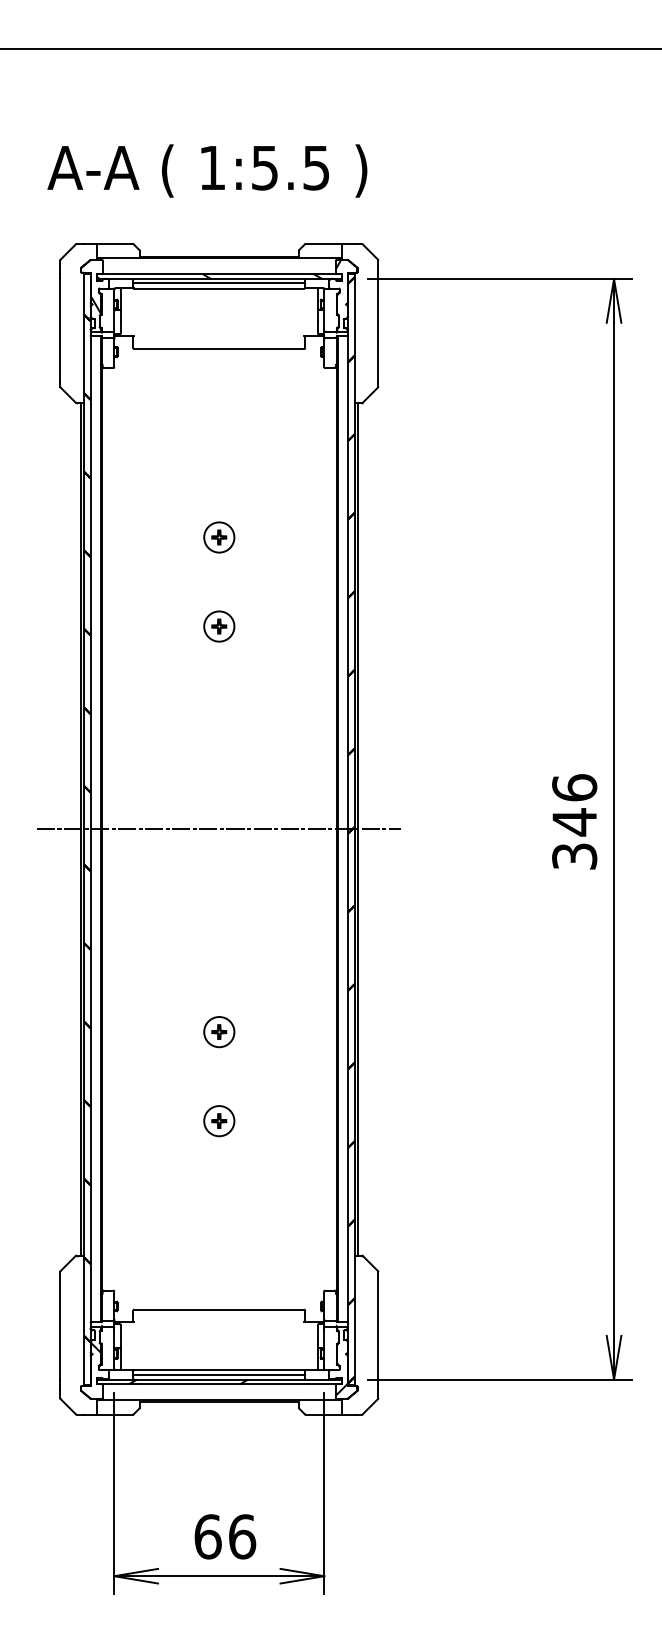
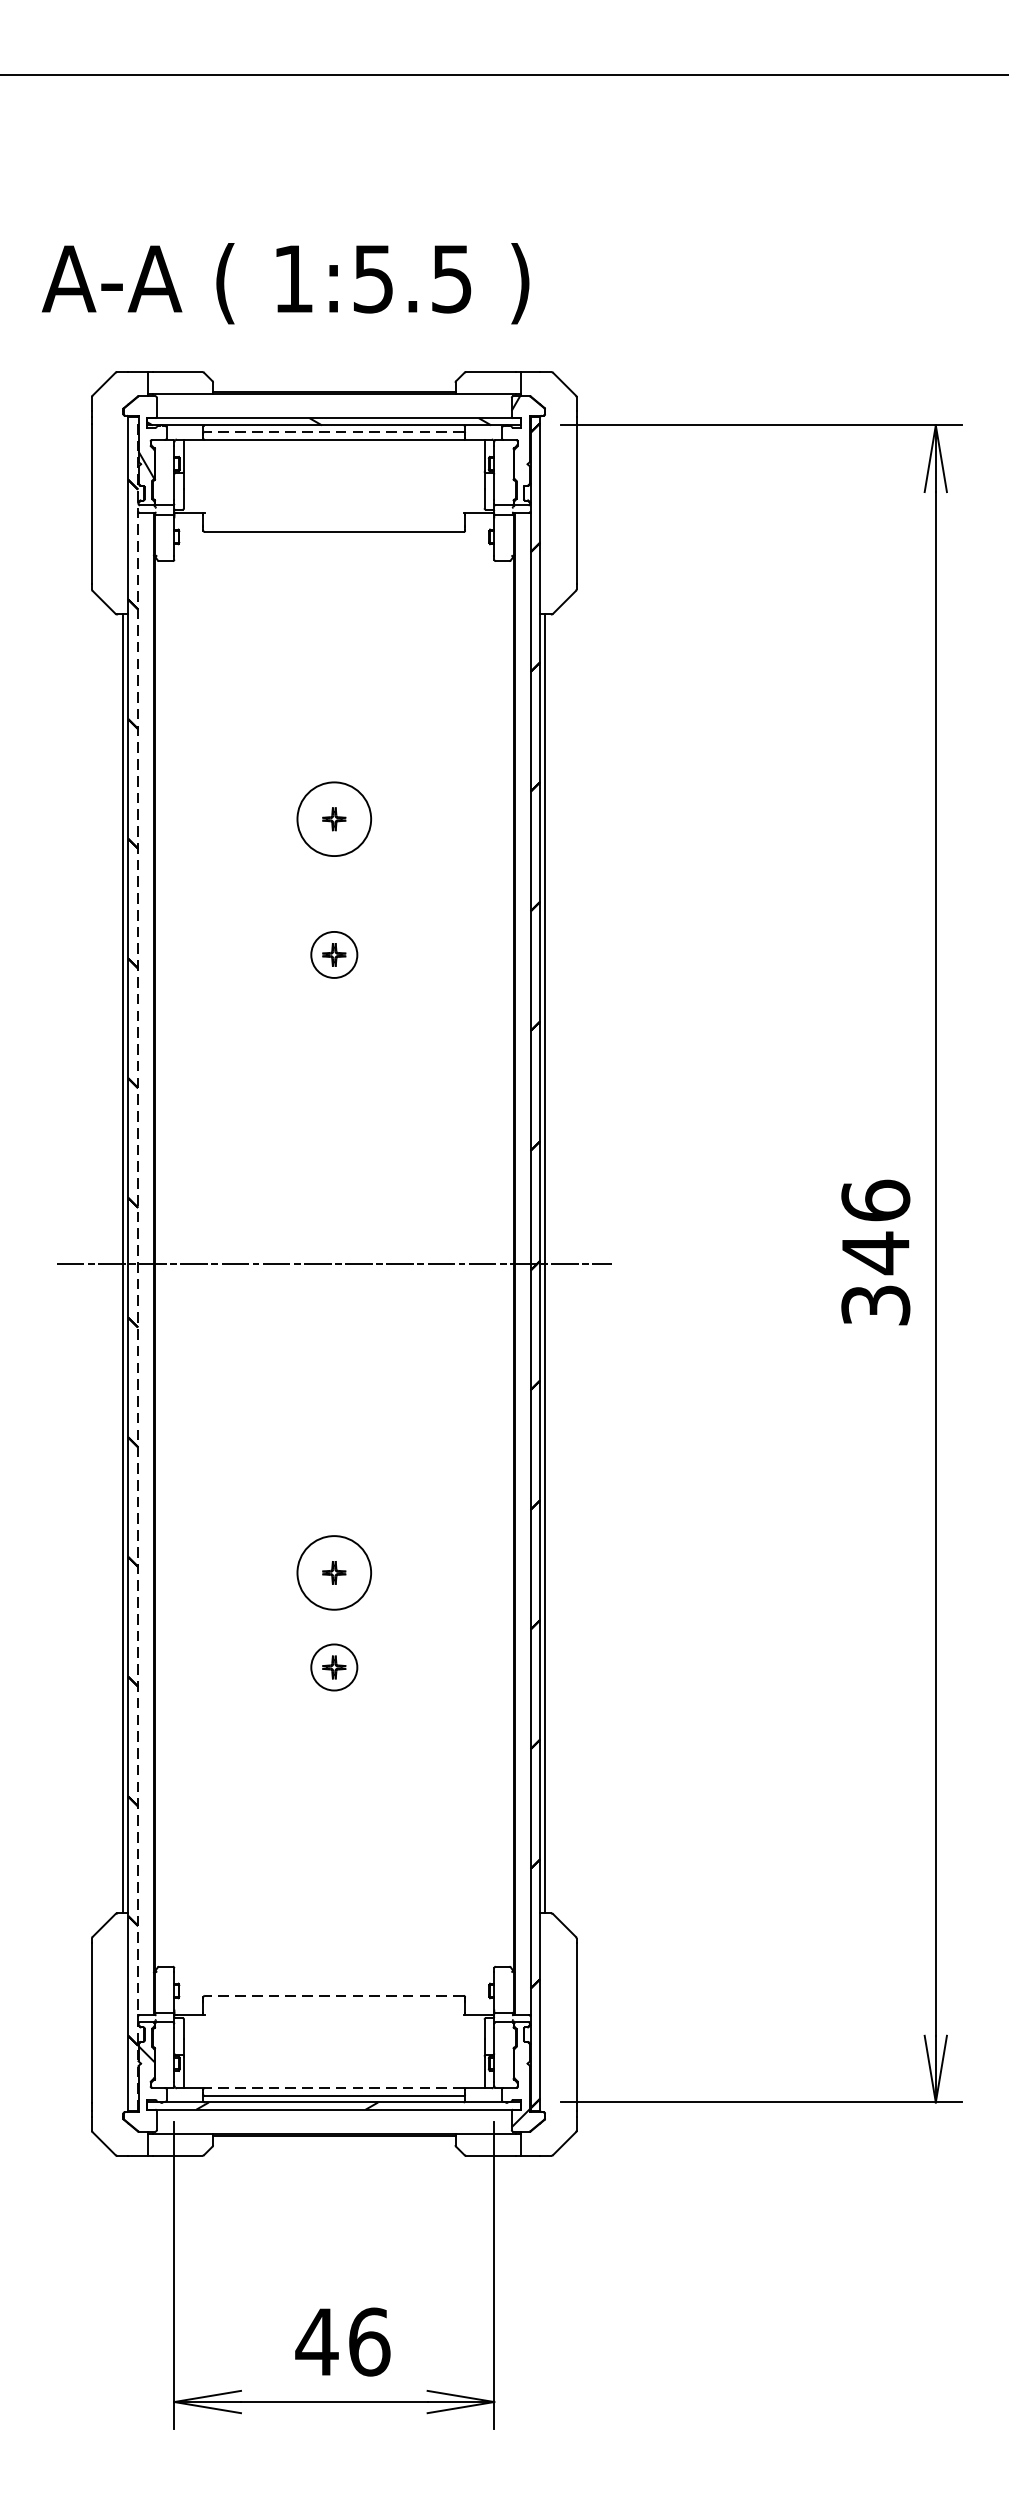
text: (207, 170) -> (285, 282), moved
line: (219, 283) -> (334, 432), solid -> dashed
circle: (219, 537) -> (334, 819), size x1.6
line: (90, 829) -> (138, 1264), solid -> dashed
circle: (219, 1032) -> (334, 1573), size x1.6
part: (219, 1121) -> (334, 1667), moved
line: (219, 1309) -> (334, 1995), solid -> dashed
line: (219, 1370) -> (334, 2088), solid -> dashed
text: (207, 1536) -> (316, 2341), 66 -> 46

